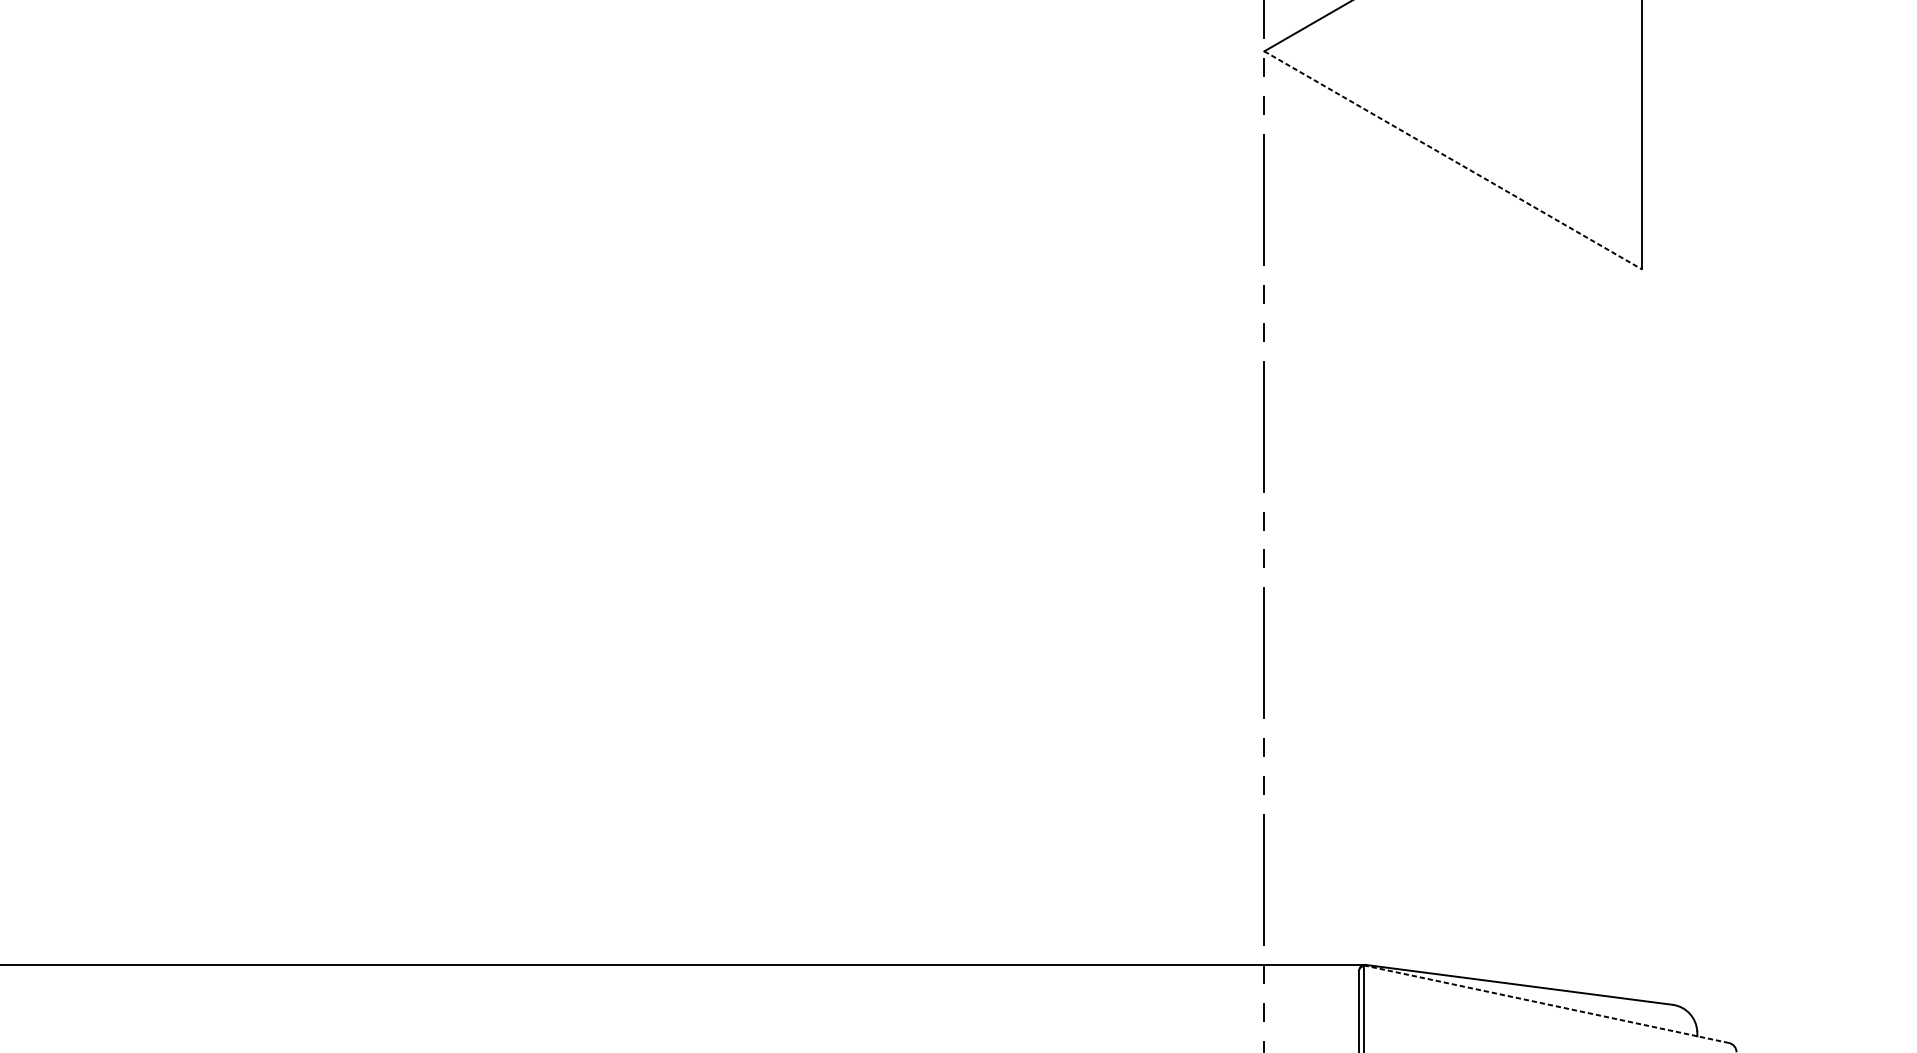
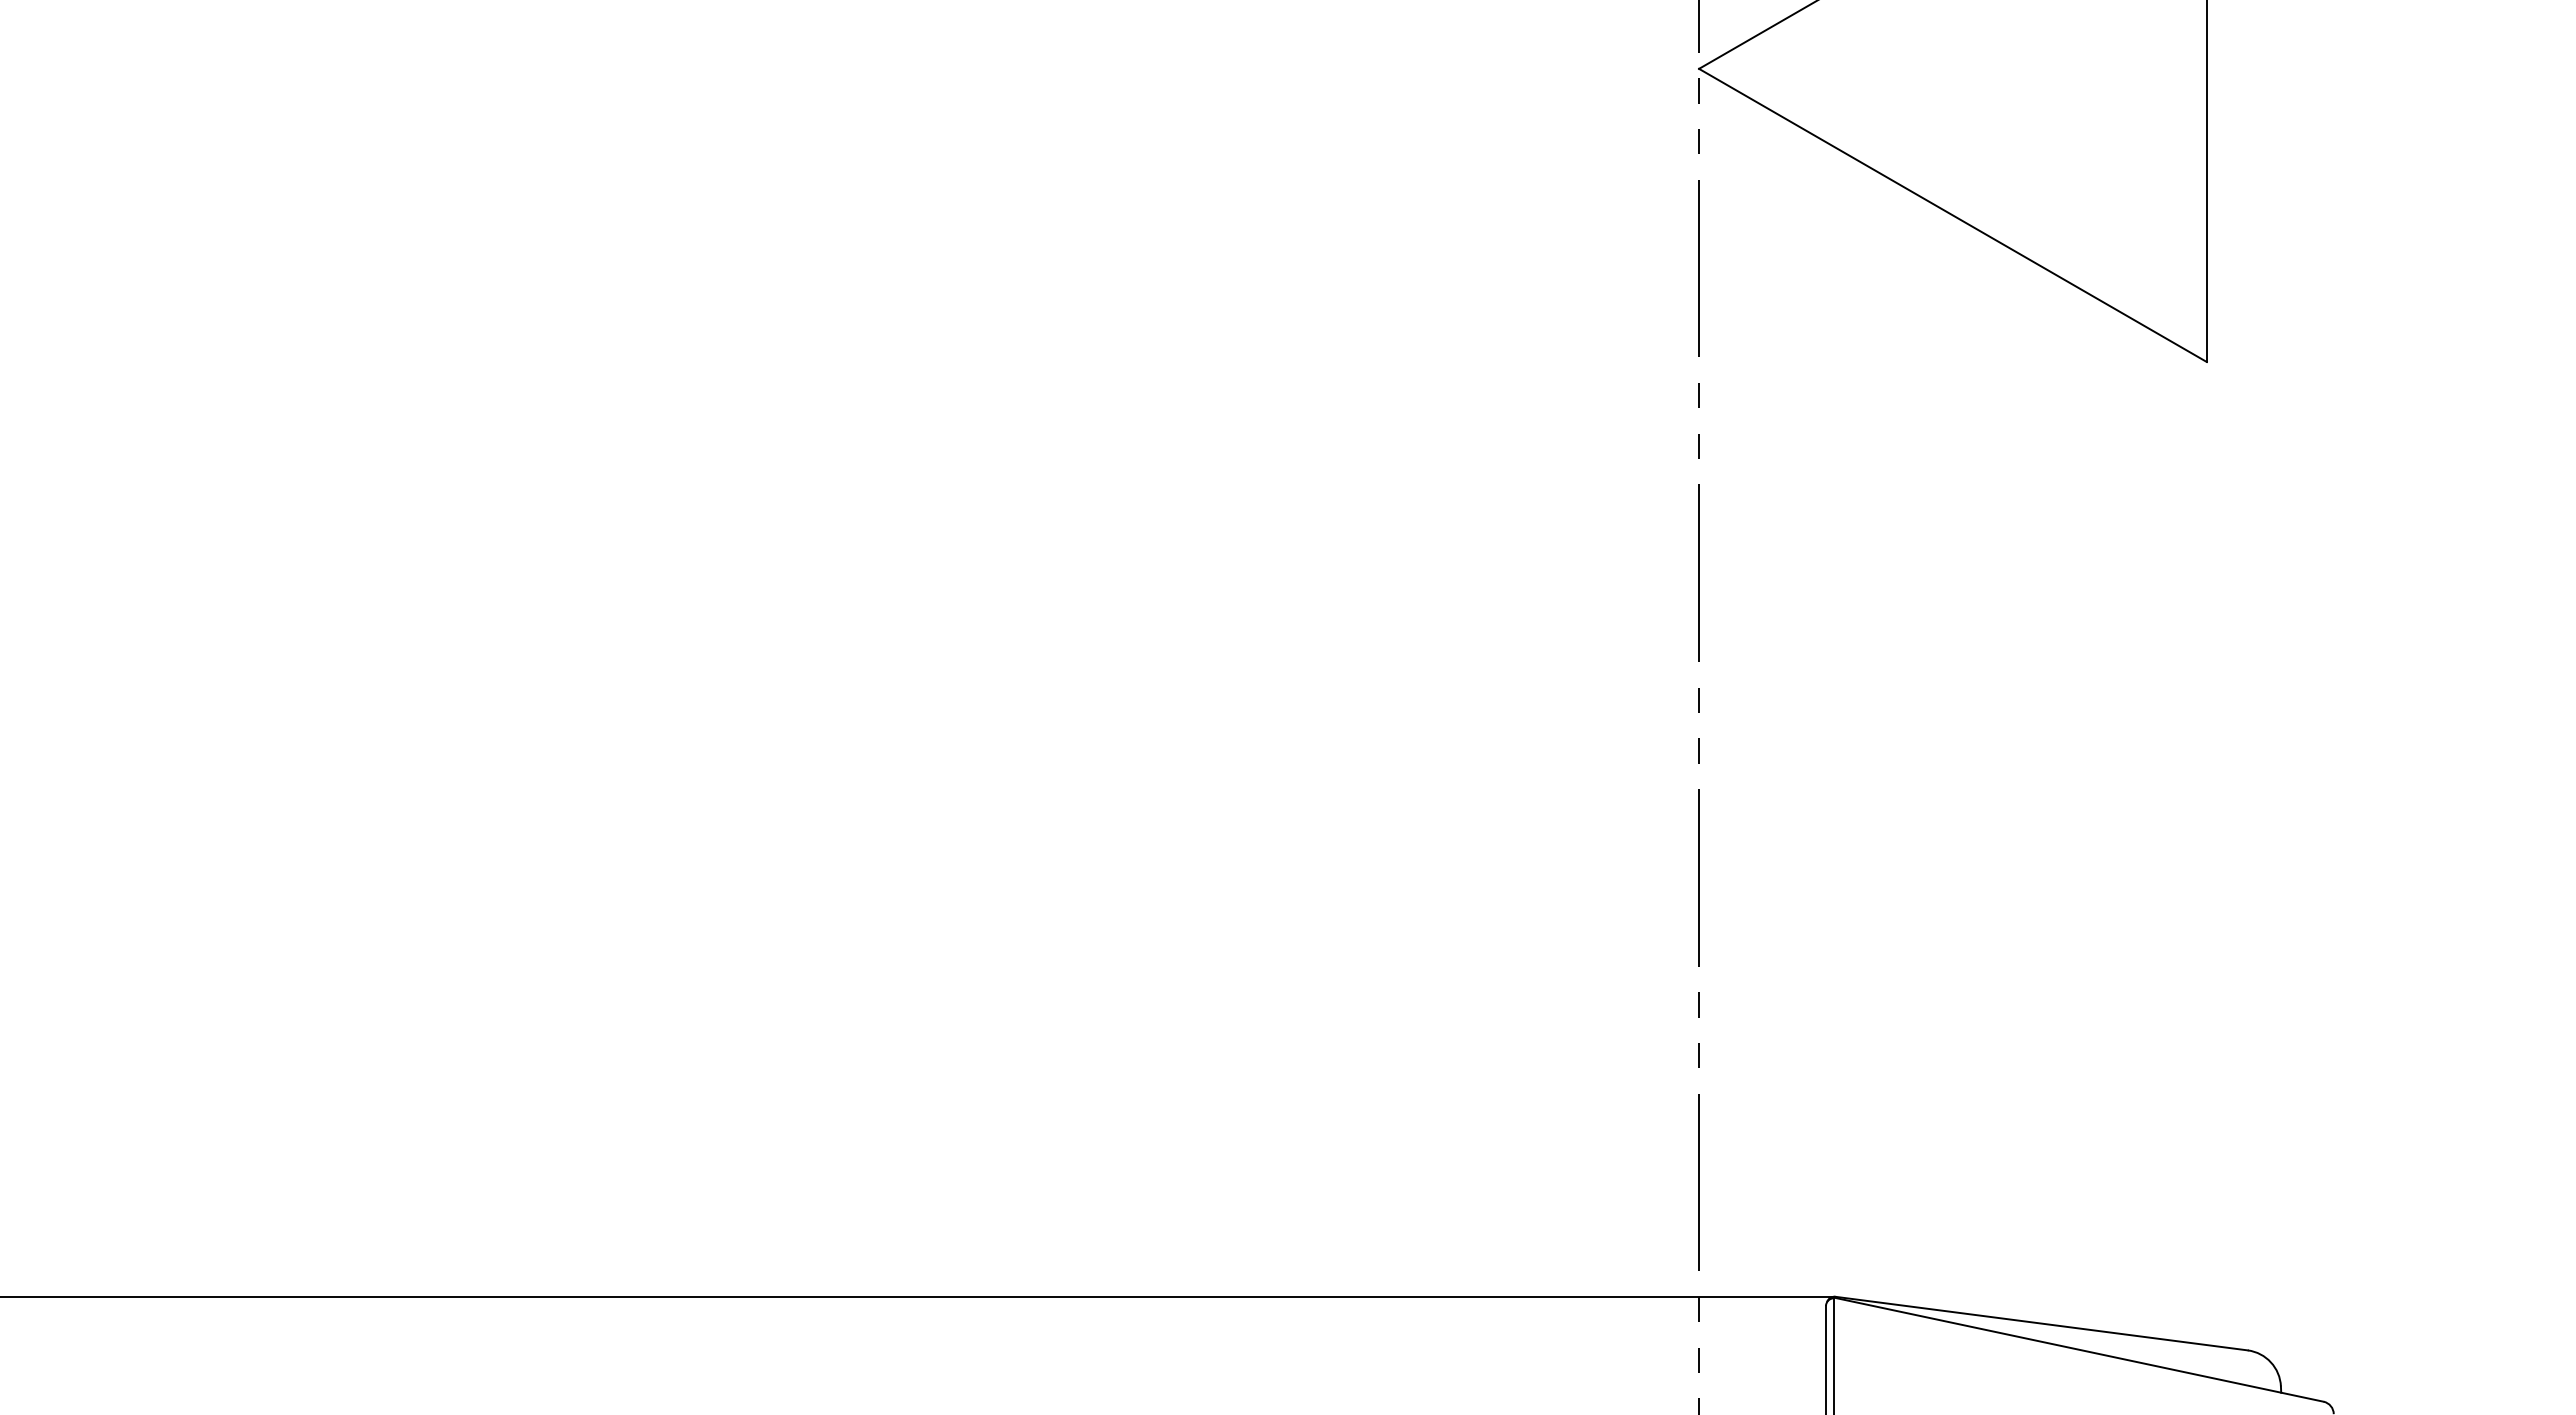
line: (1453, 160) -> (1953, 215), dashed -> solid
line: (1546, 1004) -> (2078, 1349), dashed -> solid

